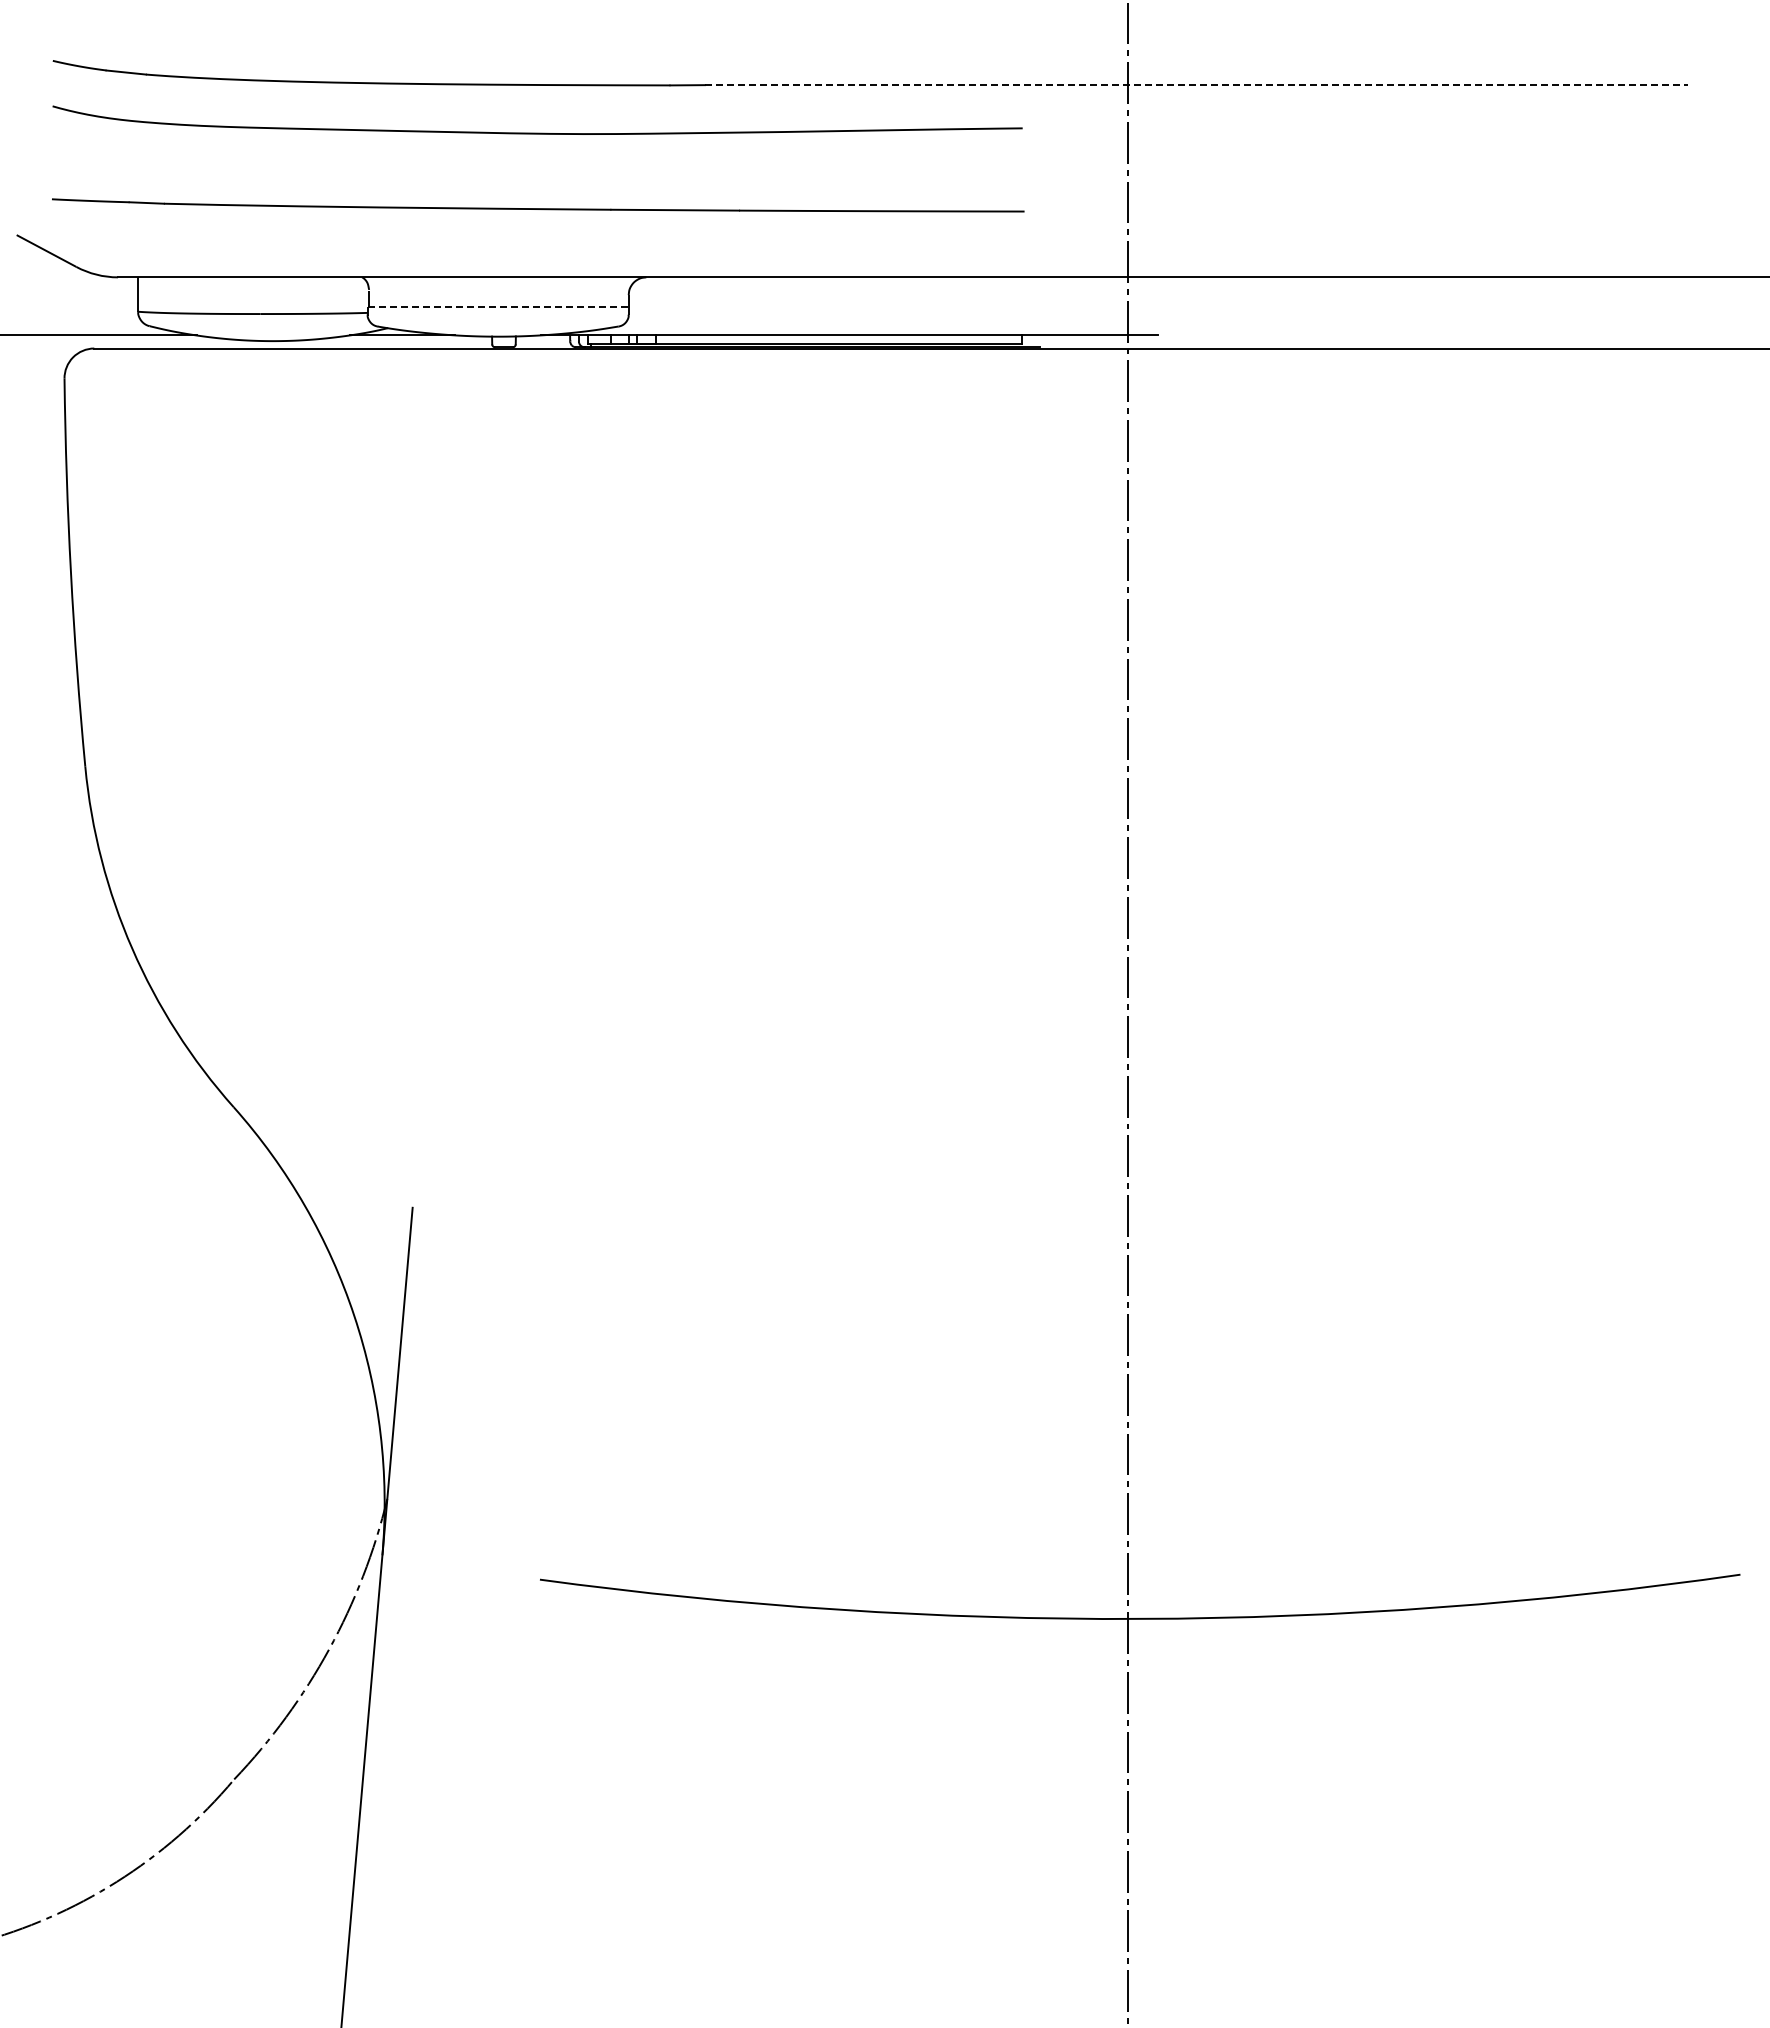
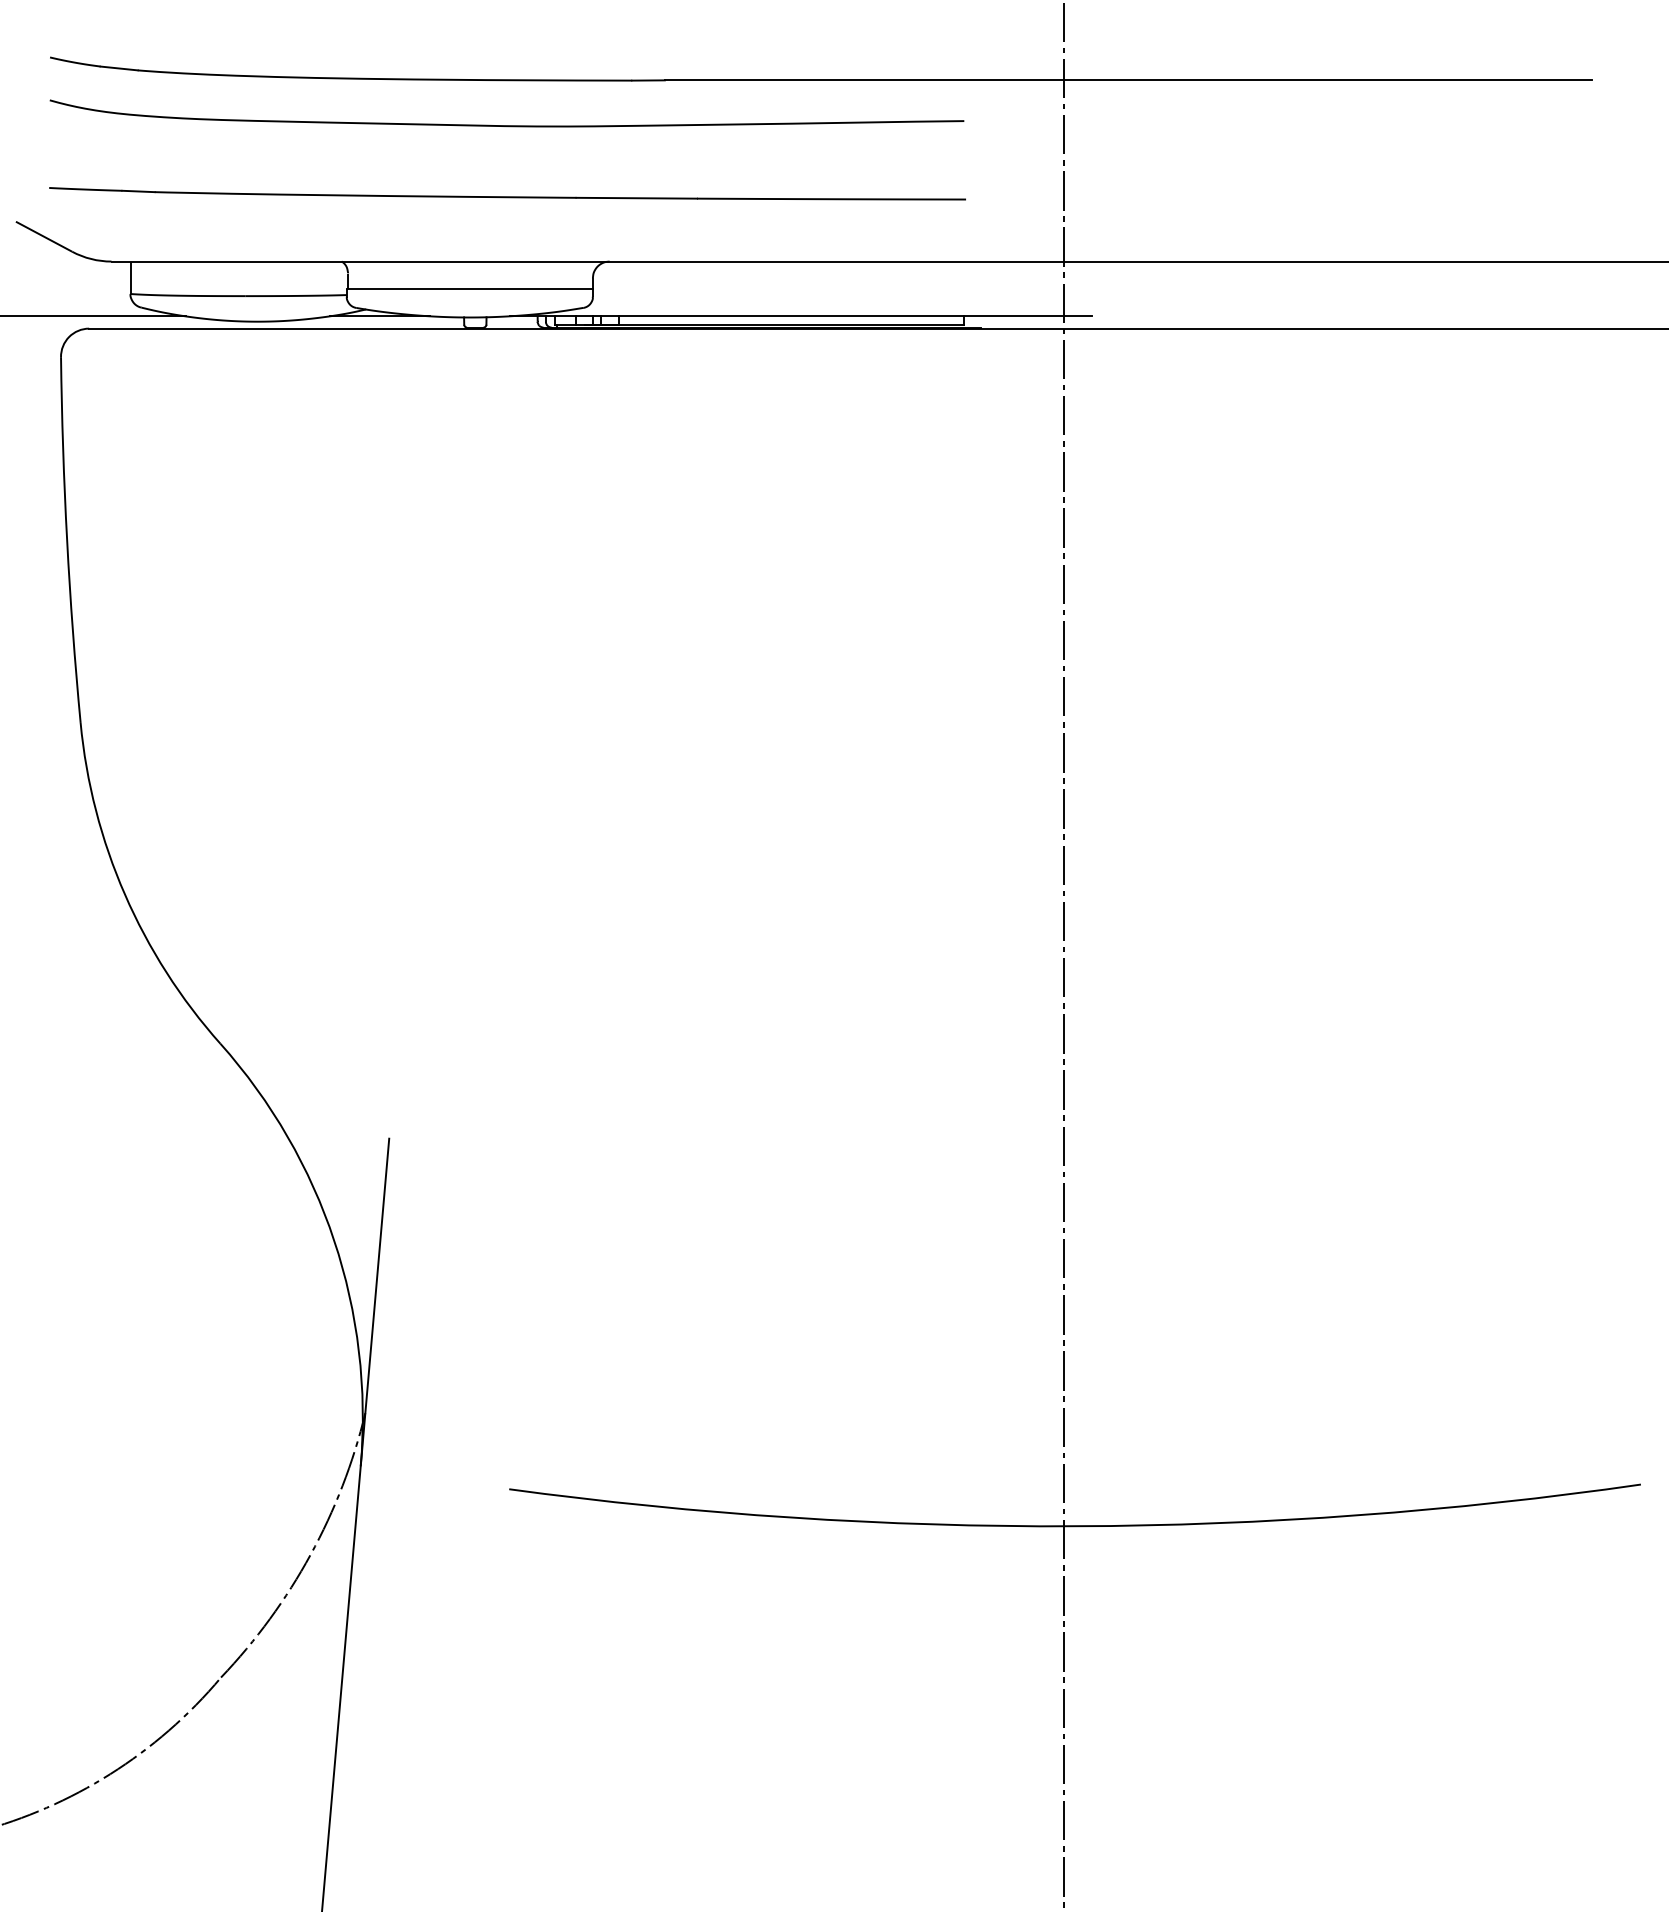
line: (1196, 85) -> (1128, 80), dashed -> solid
line: (498, 306) -> (470, 289), dashed -> solid

